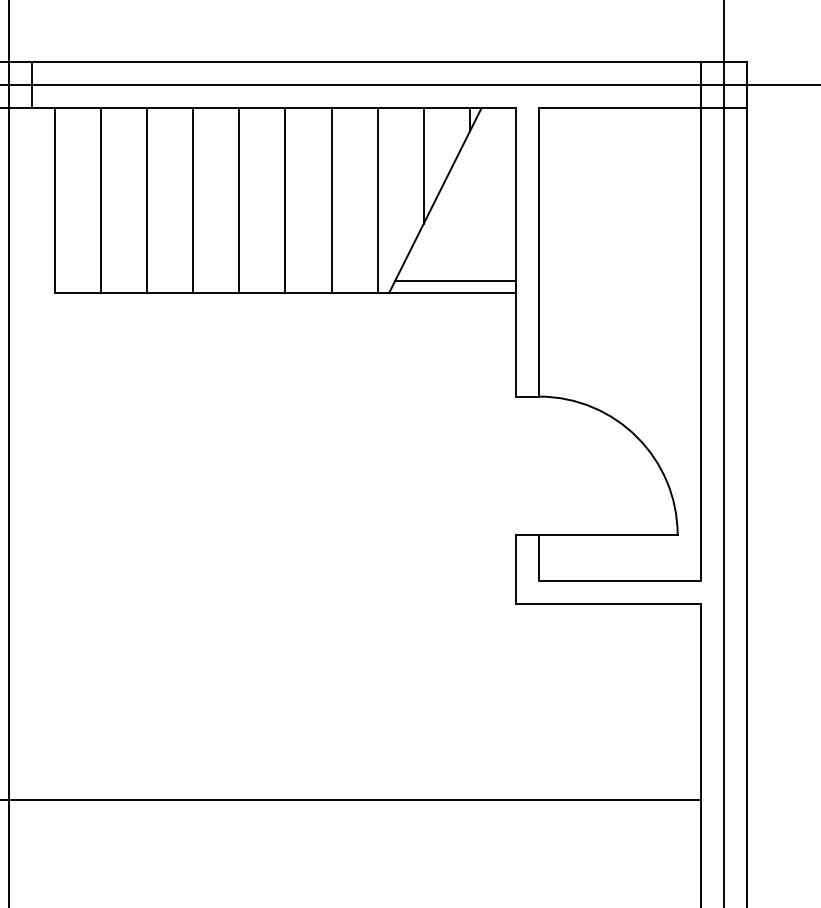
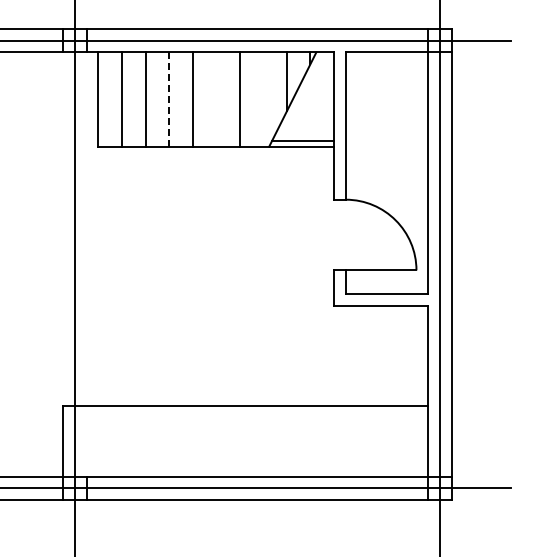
line: (193, 200) -> (169, 99), solid -> dashed
line: (285, 200) -> (216, 99), removed
line: (378, 200) -> (263, 99), removed

